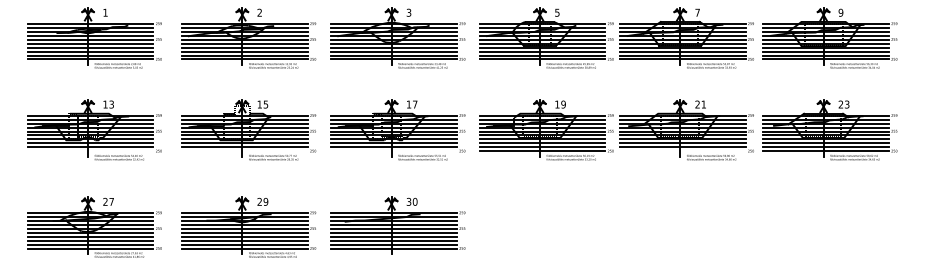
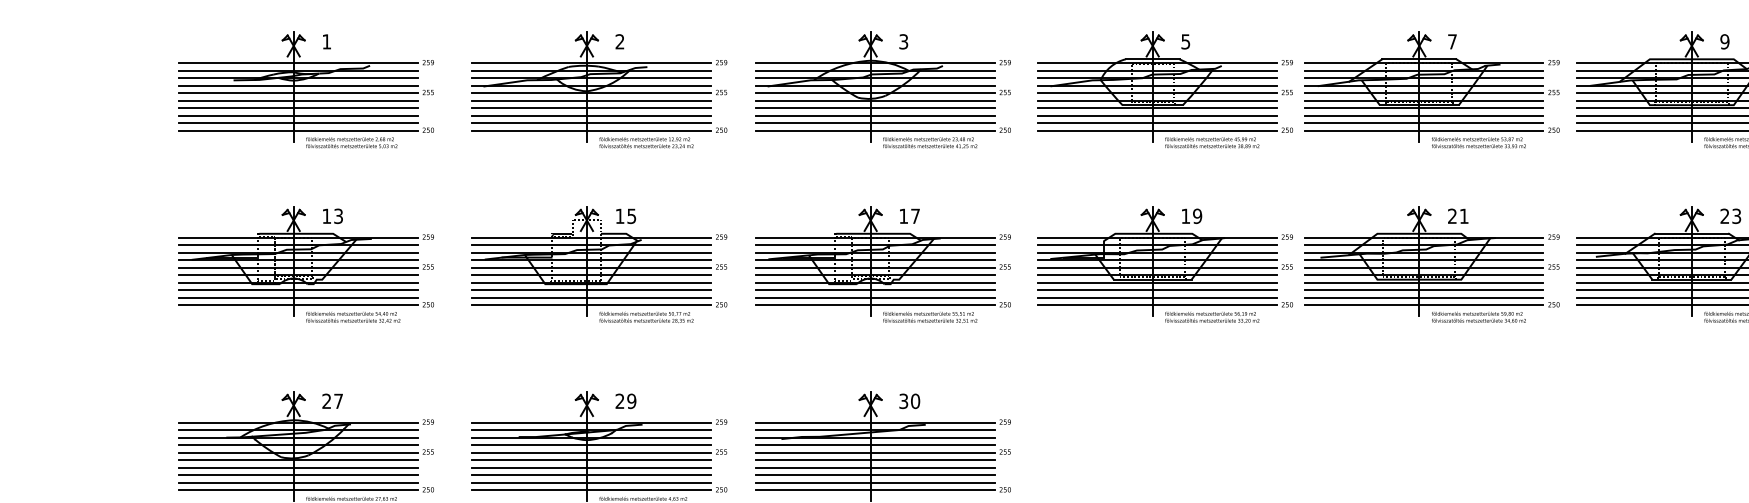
line: (90, 151) -> (298, 305), added
line: (244, 151) -> (591, 305), added
line: (393, 151) -> (874, 305), added
line: (682, 151) -> (1423, 305), added

